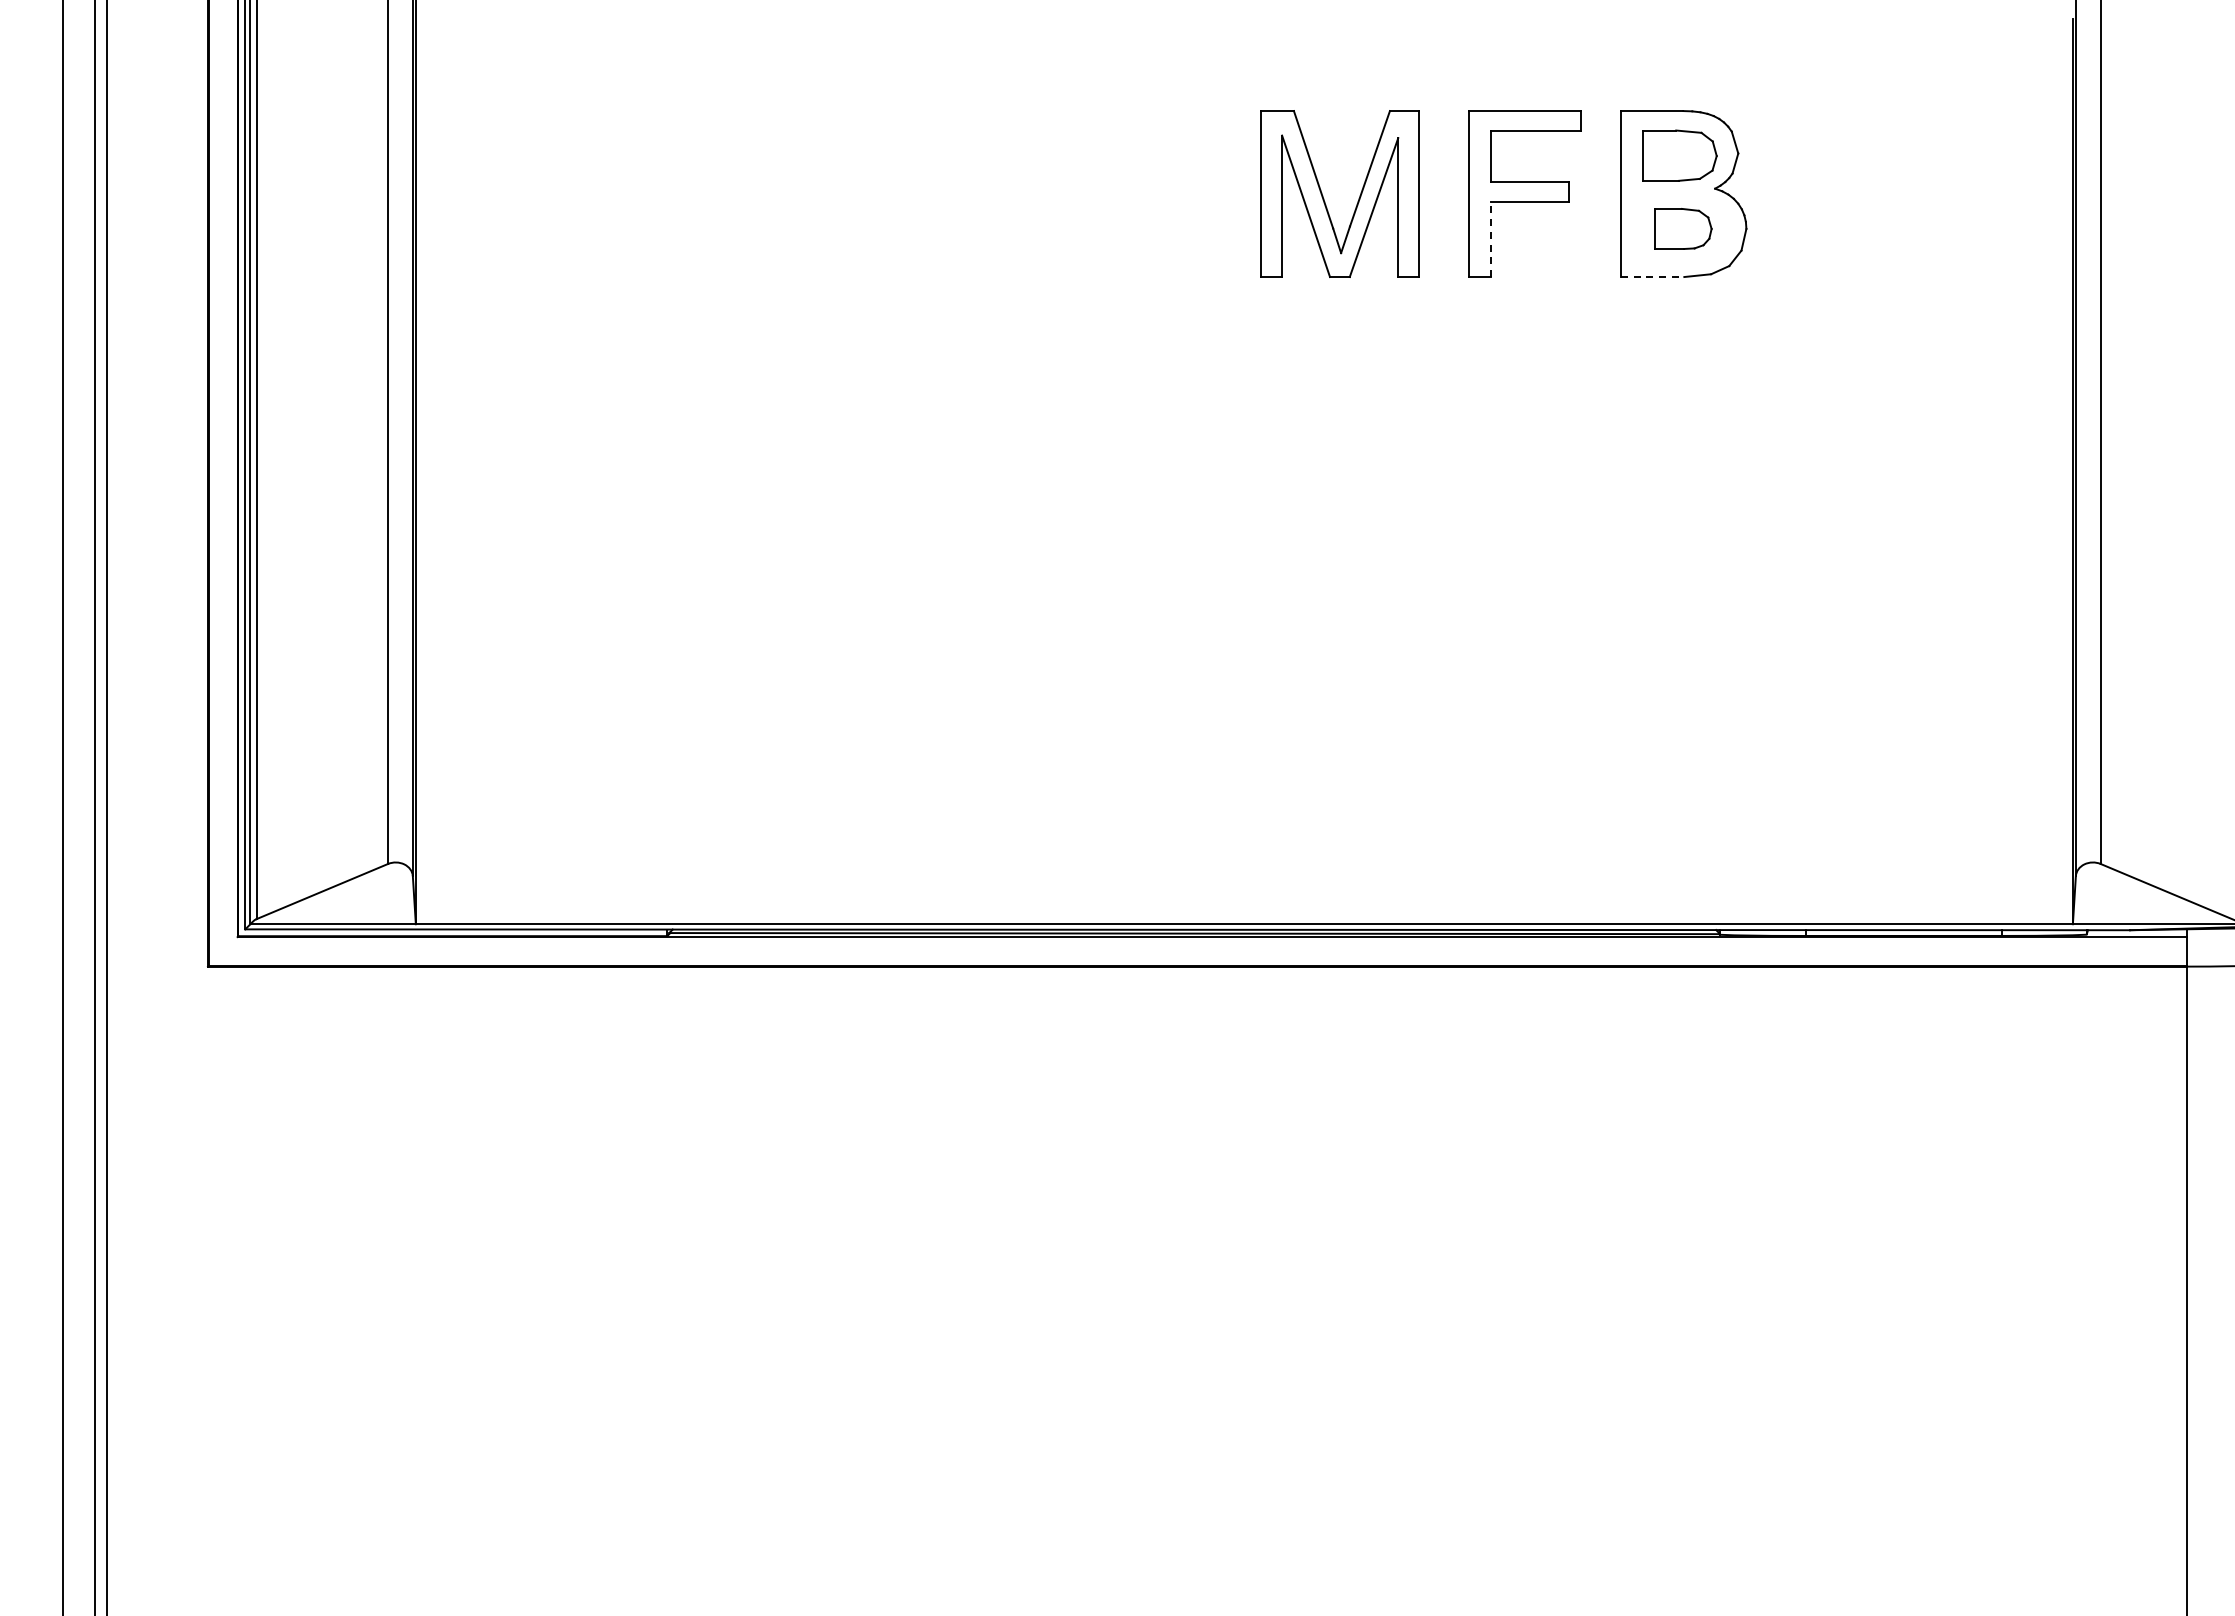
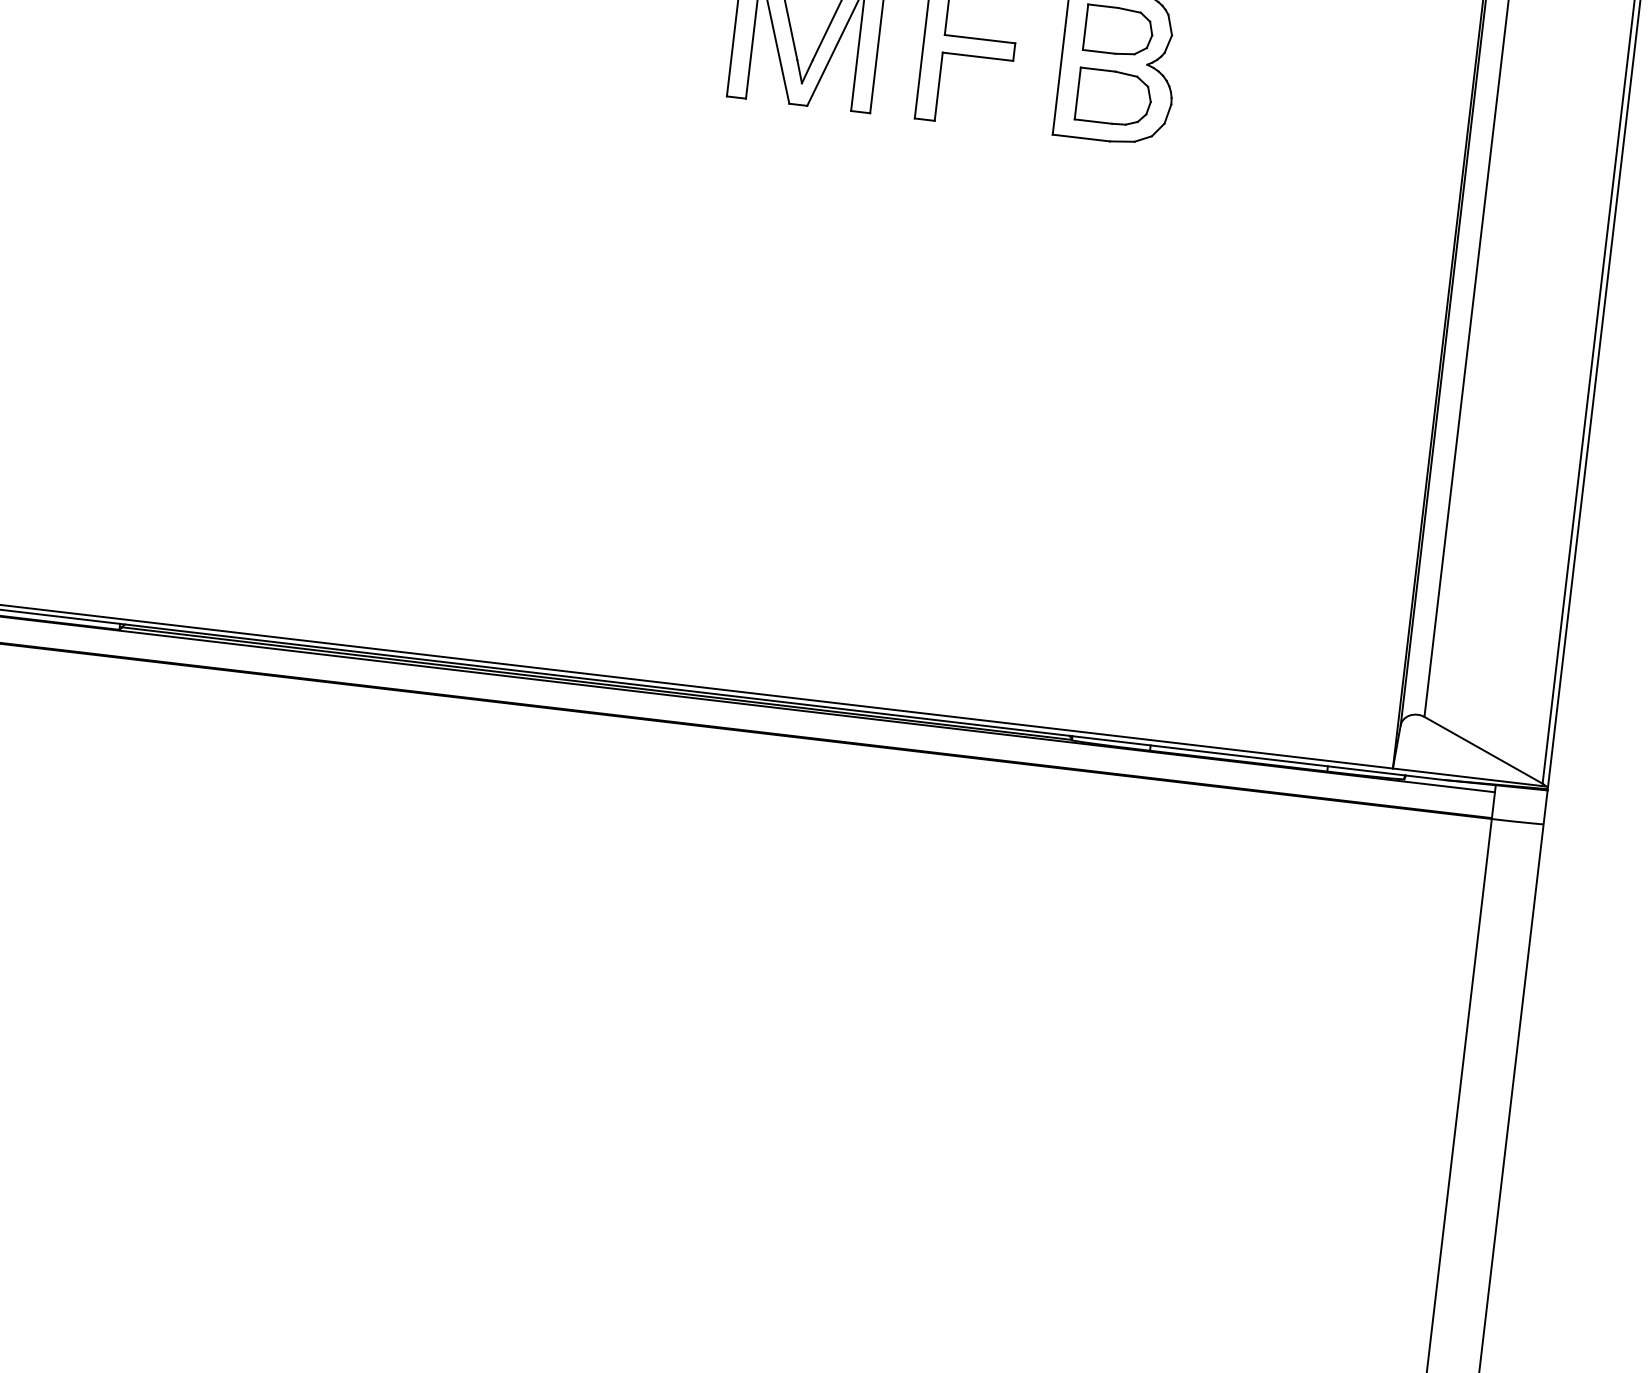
part: (1683, 228) -> (1114, 97), size x1.43
line: (1490, 239) -> (938, 86), dashed -> solid
line: (1652, 277) -> (1081, 138), dashed -> solid

